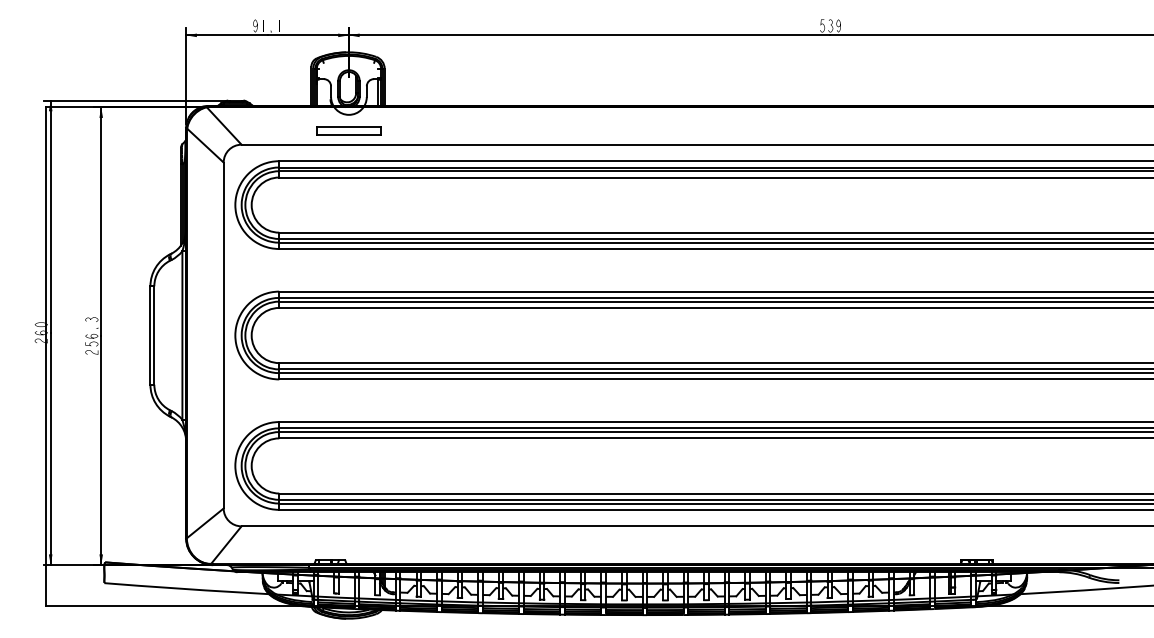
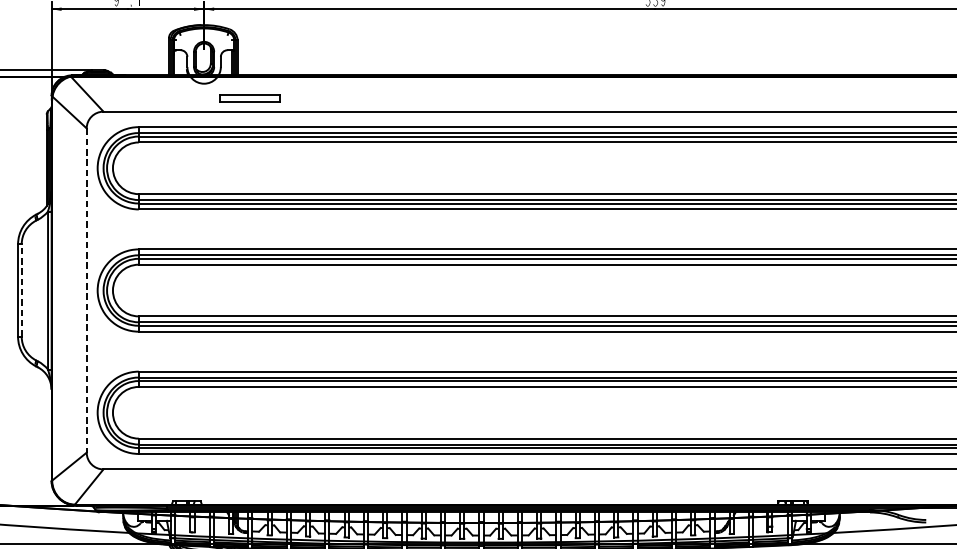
part: (348, 130) -> (249, 98), moved
line: (154, 335) -> (21, 290), solid -> dashed
line: (223, 335) -> (86, 290), solid -> dashed

